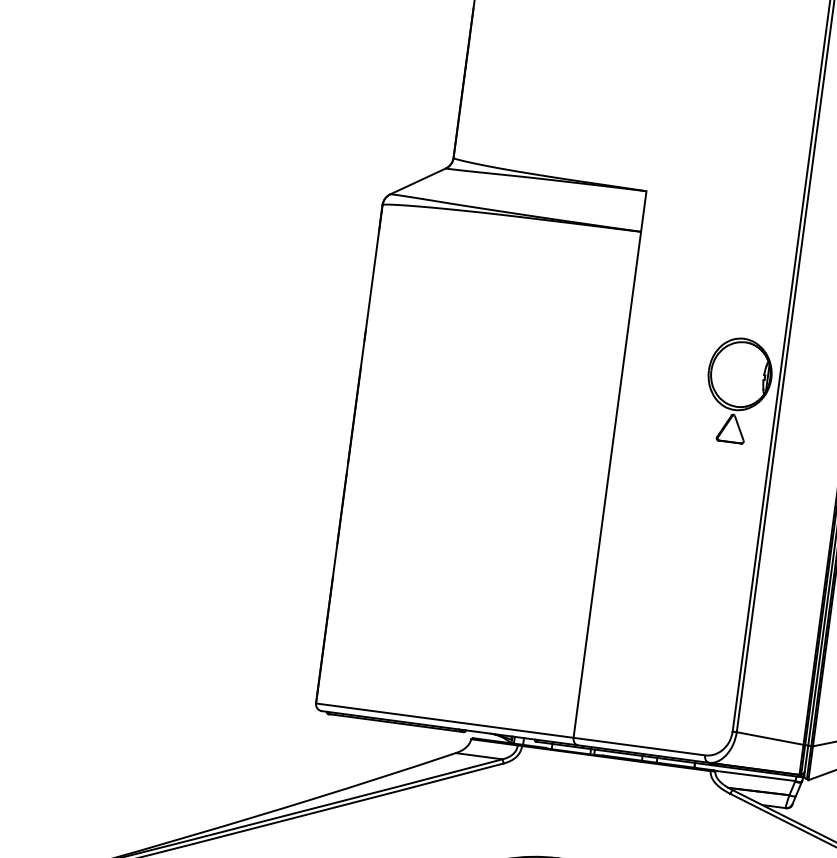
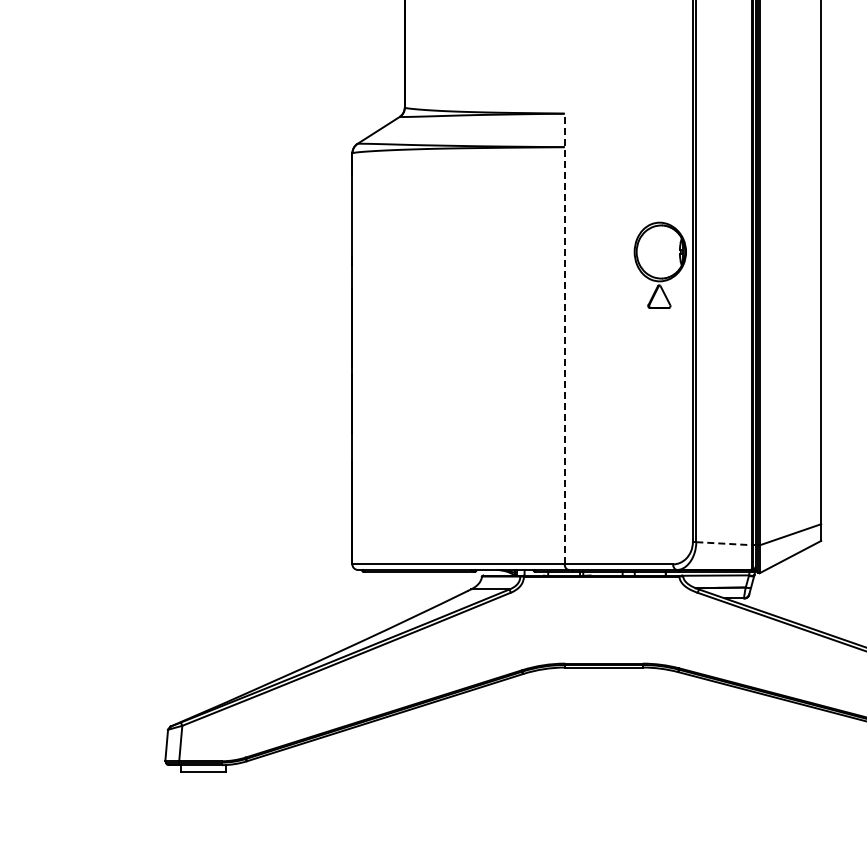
line: (609, 463) -> (564, 338), solid -> dashed
line: (770, 738) -> (724, 543), solid -> dashed

